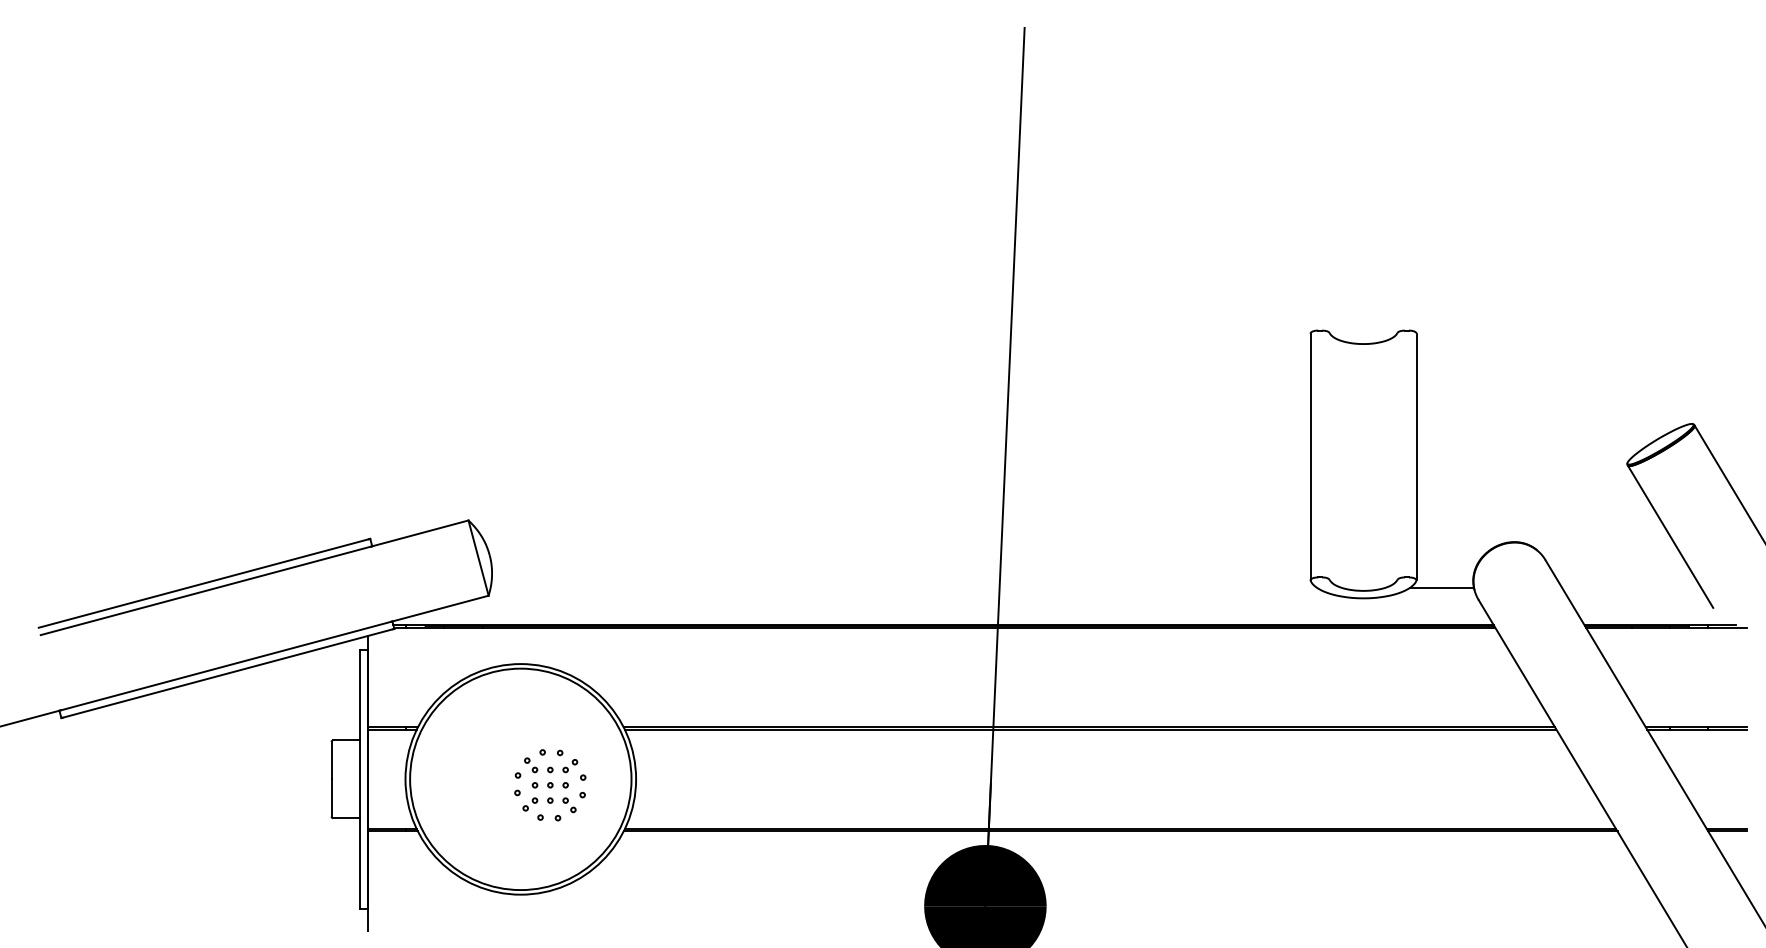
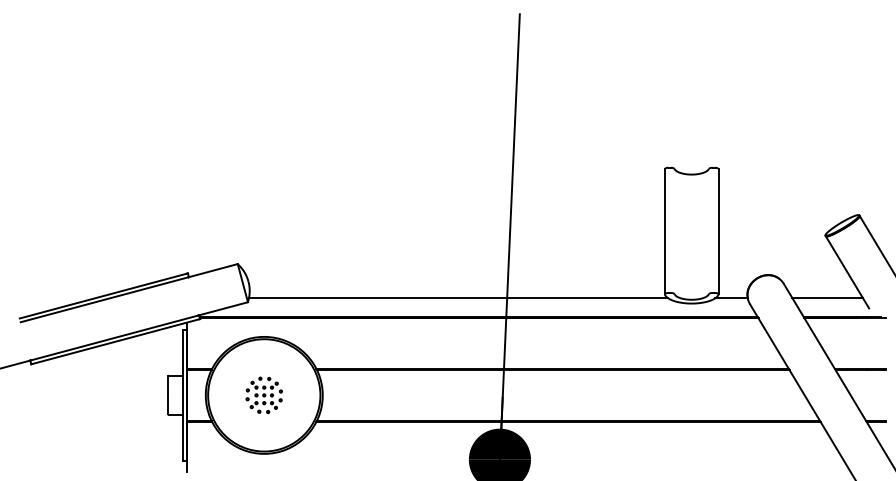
line: (903, 588) -> (458, 298), added
line: (1631, 588) -> (827, 298), added
part: (548, 785) -> (263, 395), moved

